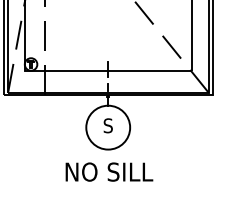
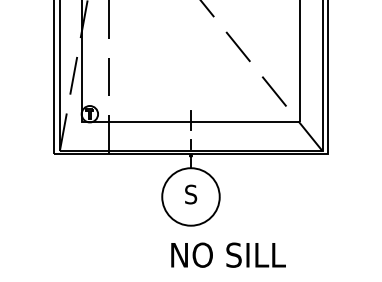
text: (109, 171) -> (228, 254), moved

